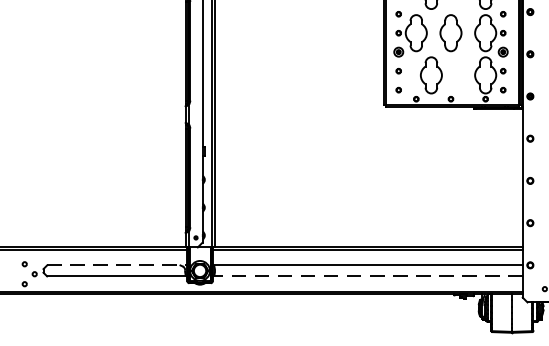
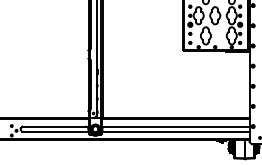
line: (118, 265) -> (56, 126), dashed -> solid
line: (367, 275) -> (175, 131), dashed -> solid

